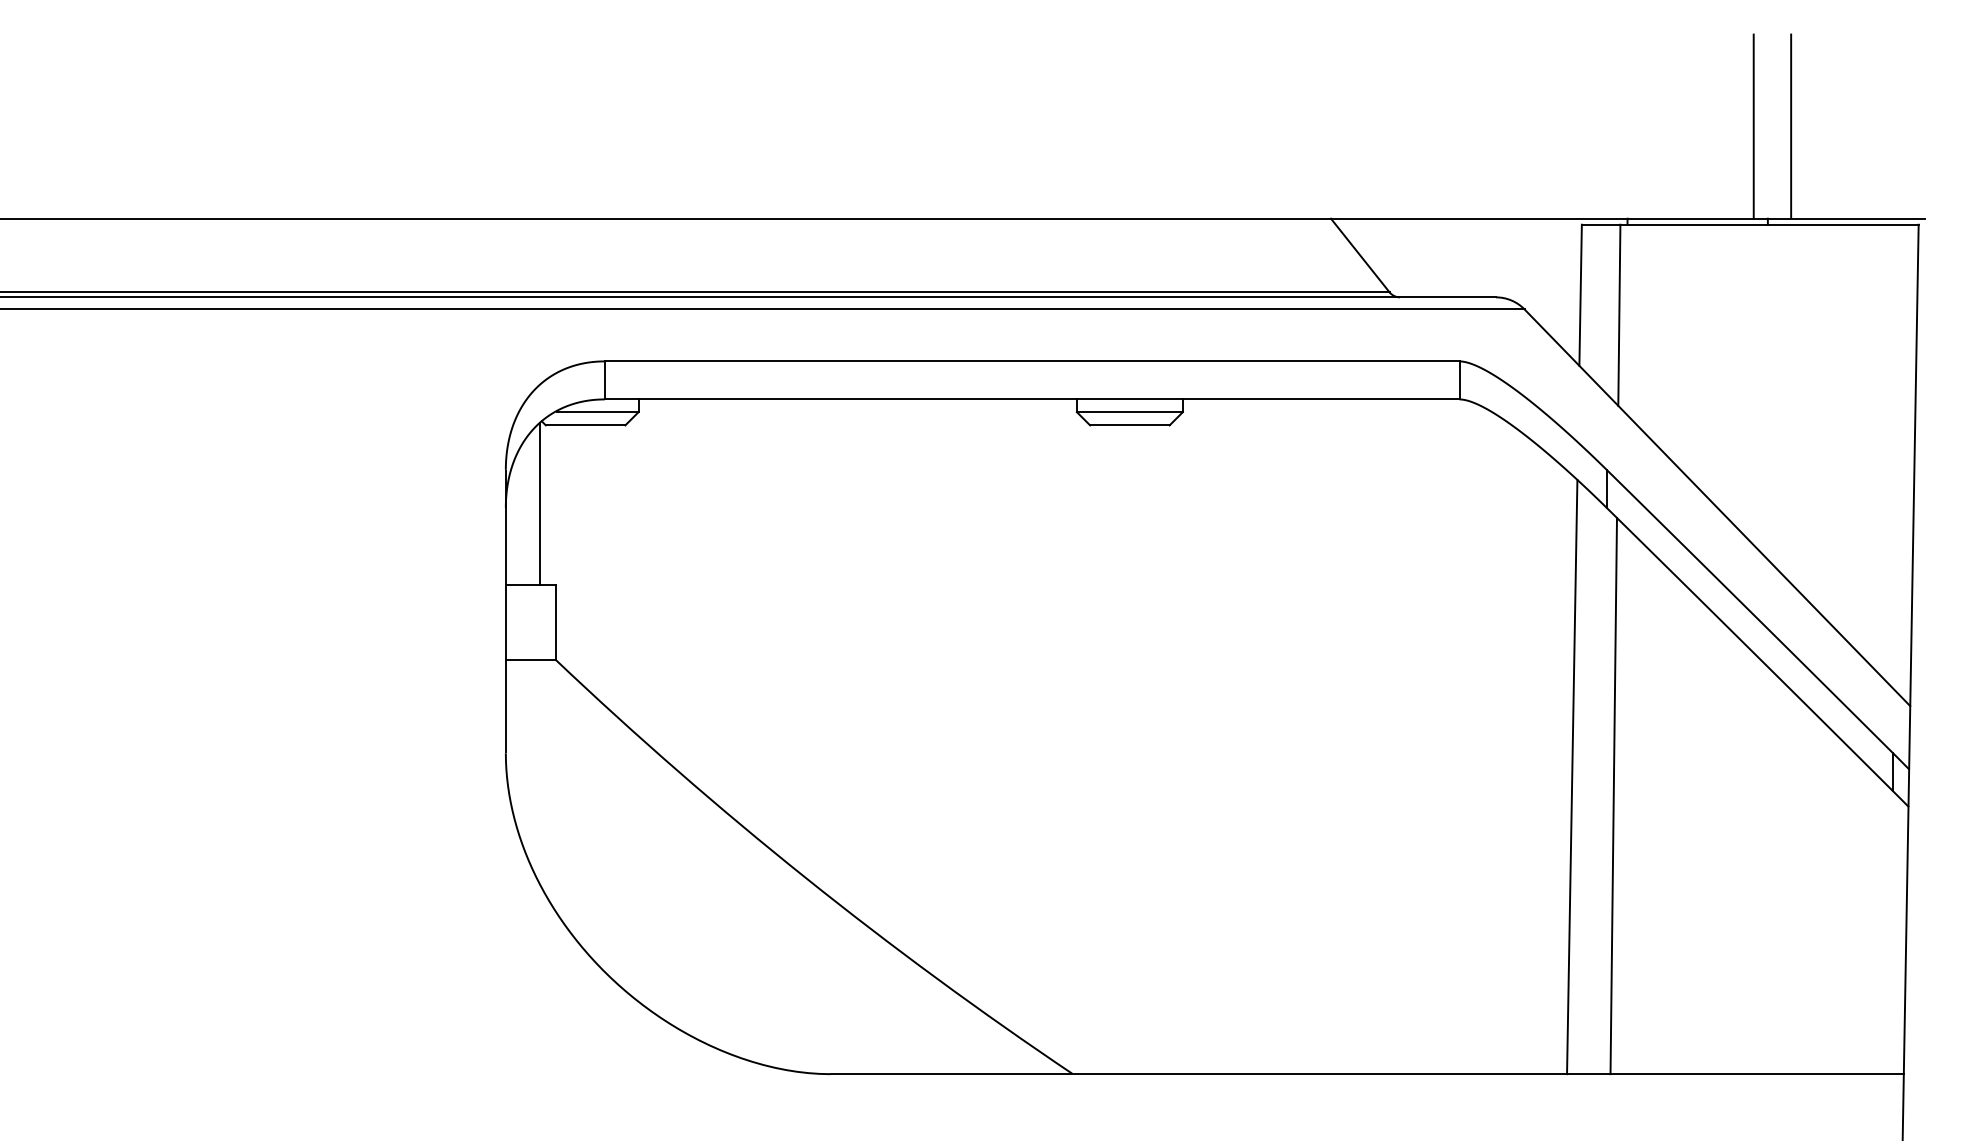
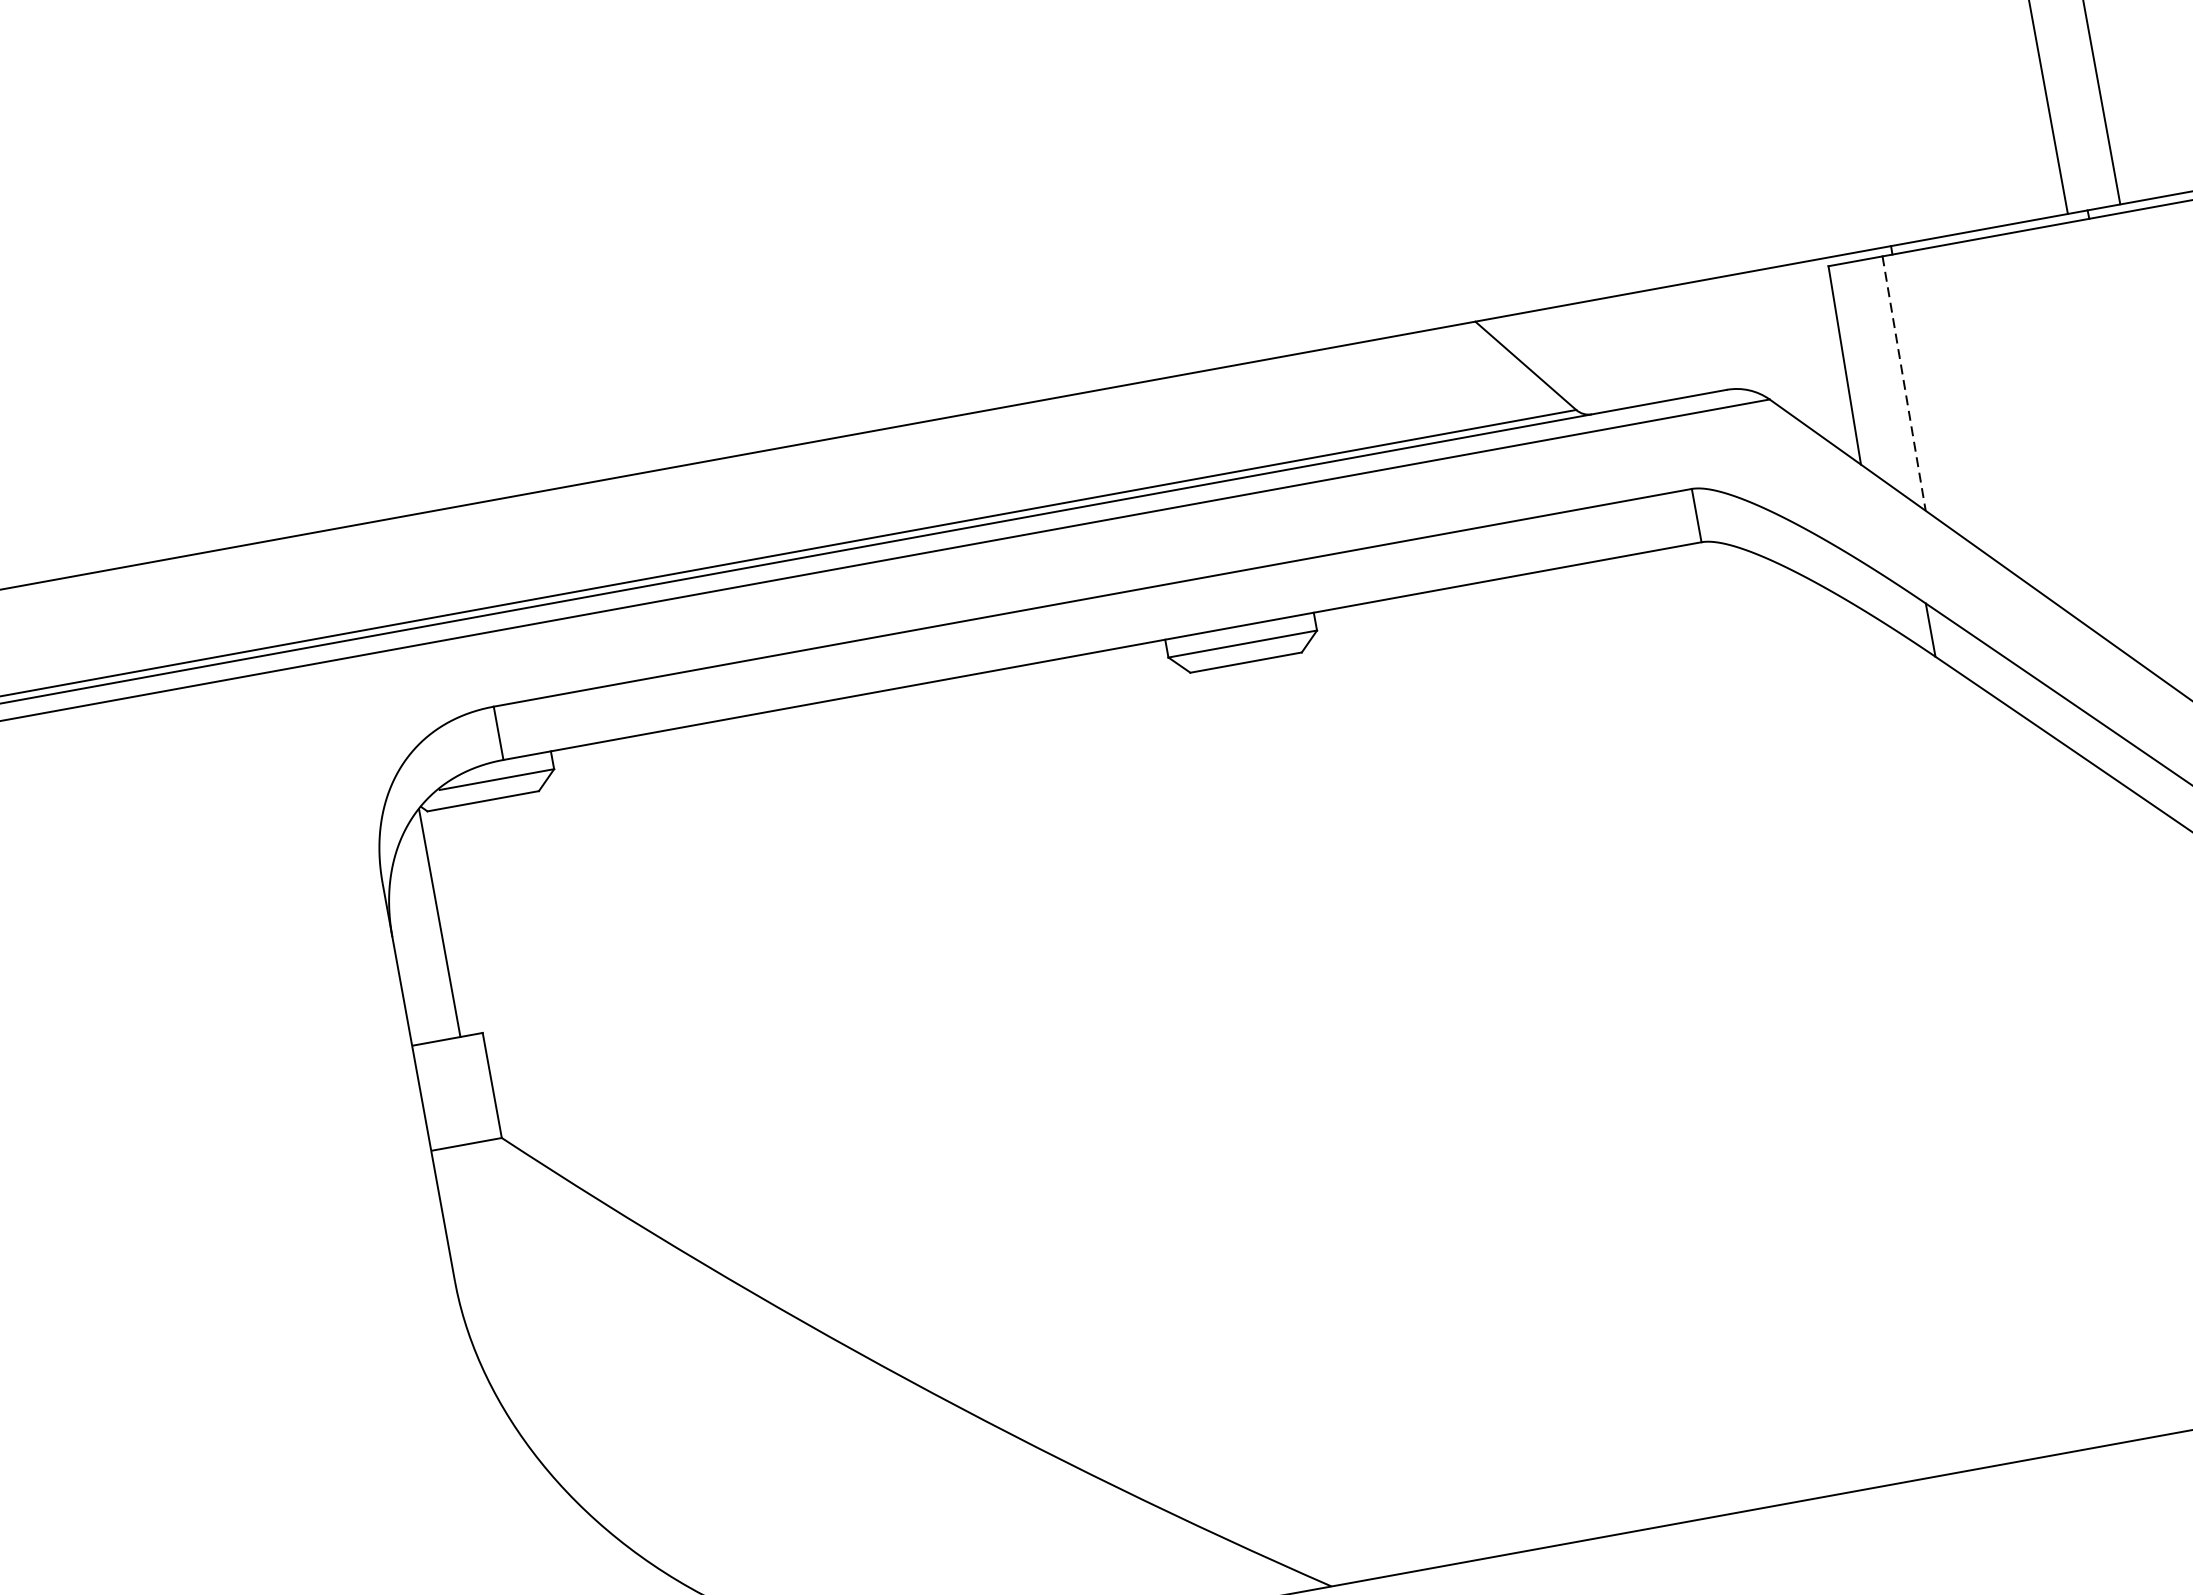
line: (1619, 315) -> (1904, 383), solid -> dashed
line: (1572, 776) -> (1955, 1042), removed
line: (1613, 795) -> (2018, 1058), removed

